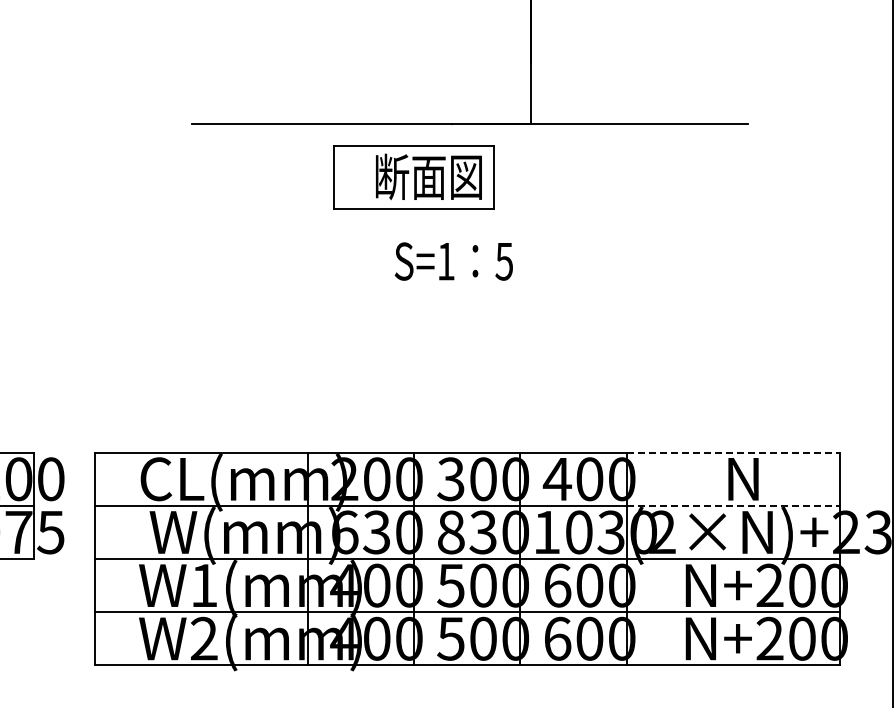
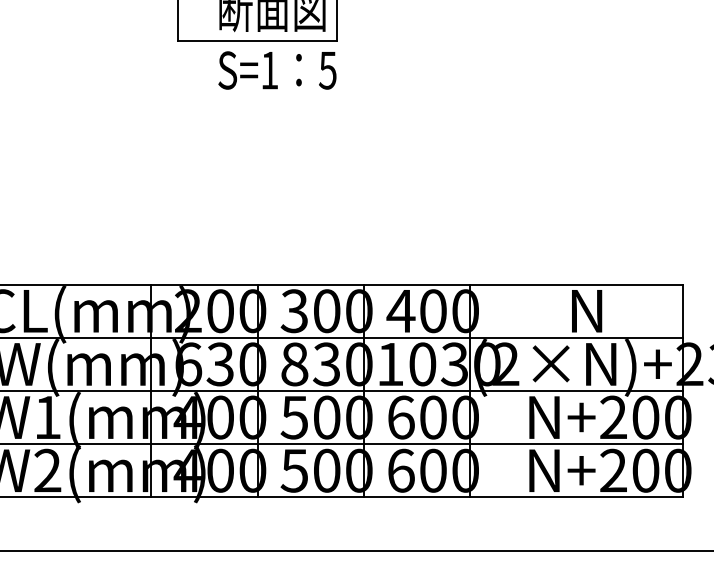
text: (453, 261) -> (277, 70), moved
line: (733, 452) -> (577, 284), dashed -> solid
line: (733, 505) -> (577, 337), dashed -> solid

